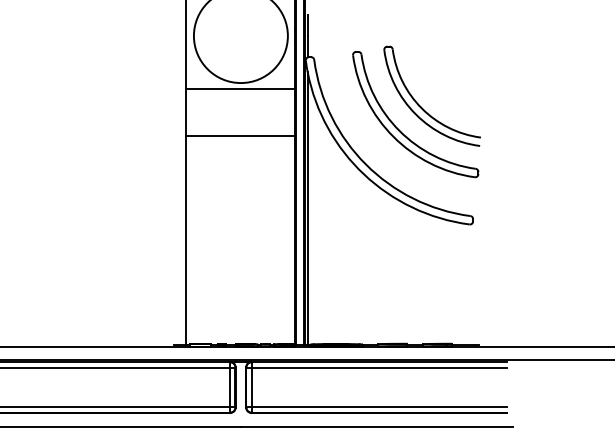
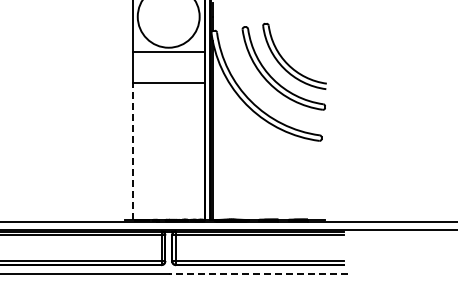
line: (185, 240) -> (132, 151), solid -> dashed
line: (375, 427) -> (257, 274), solid -> dashed

